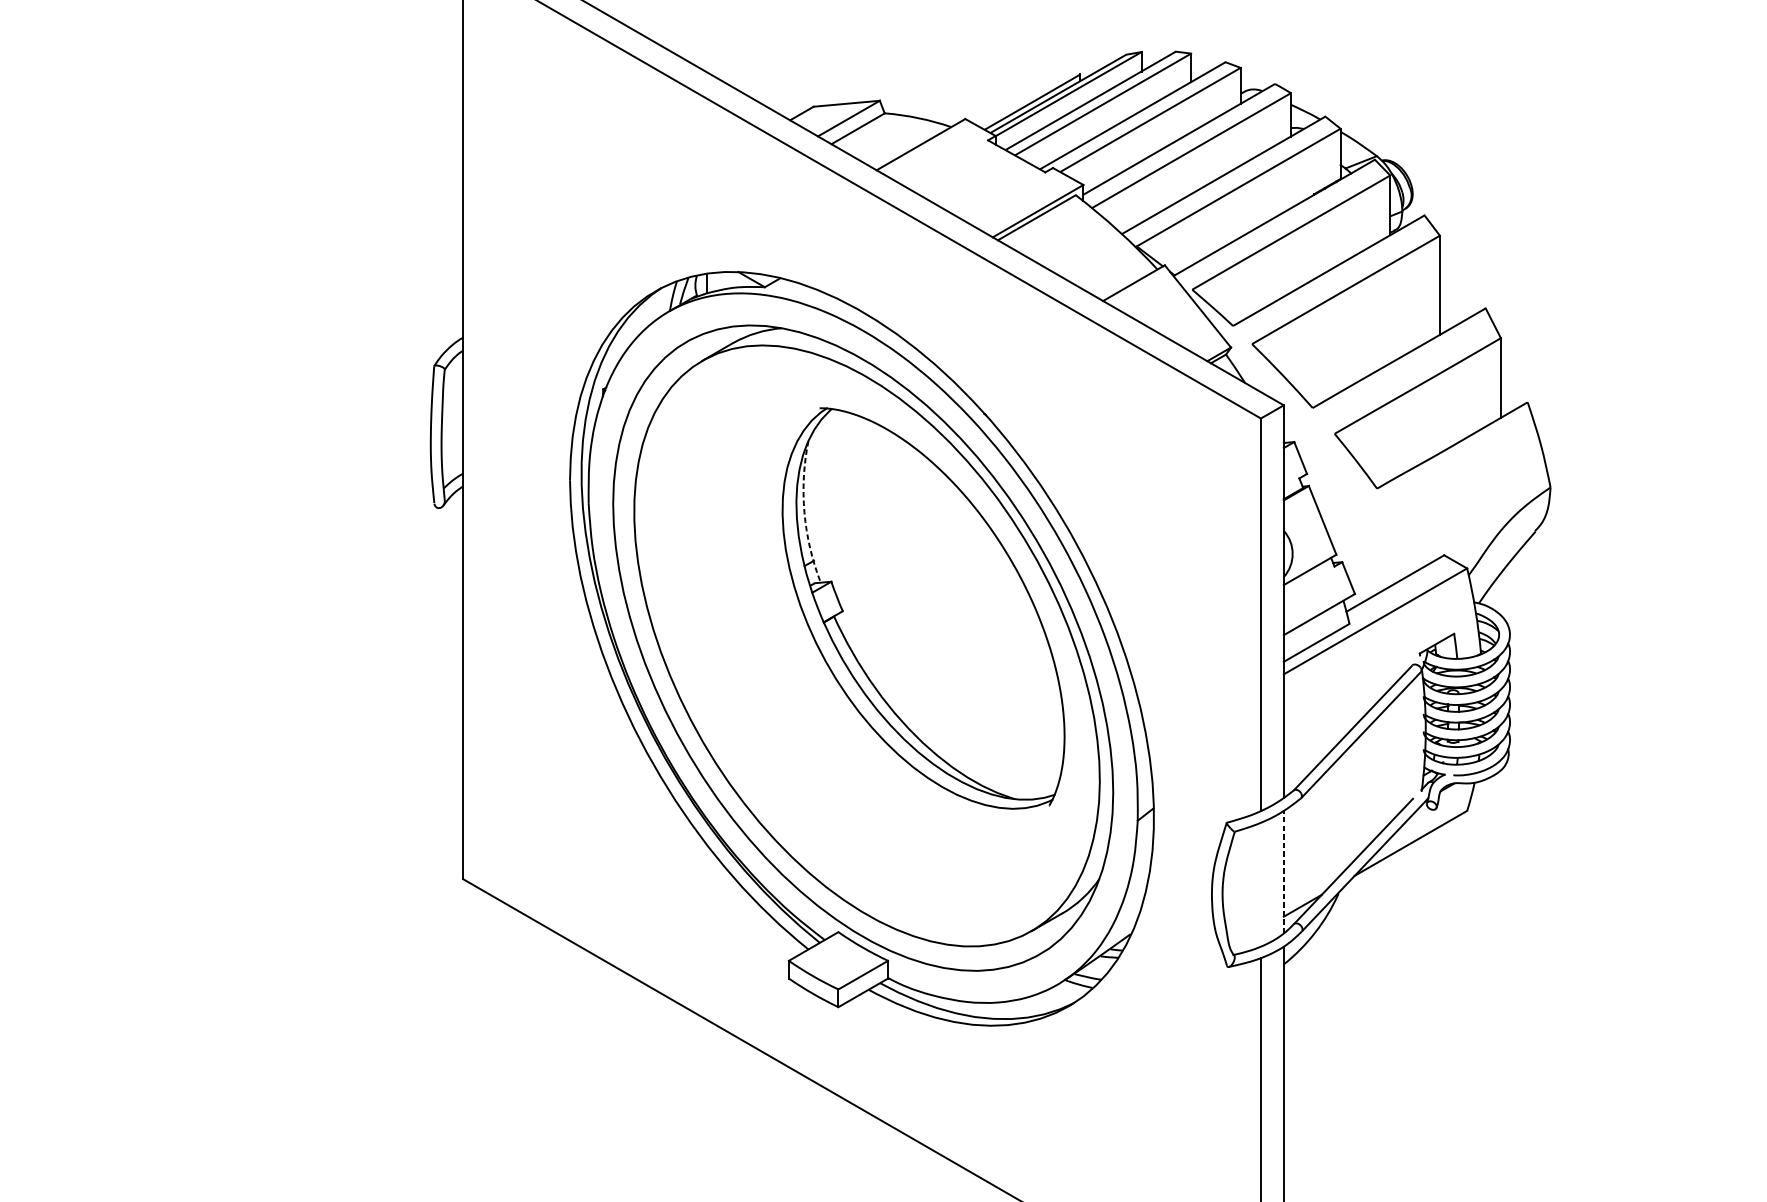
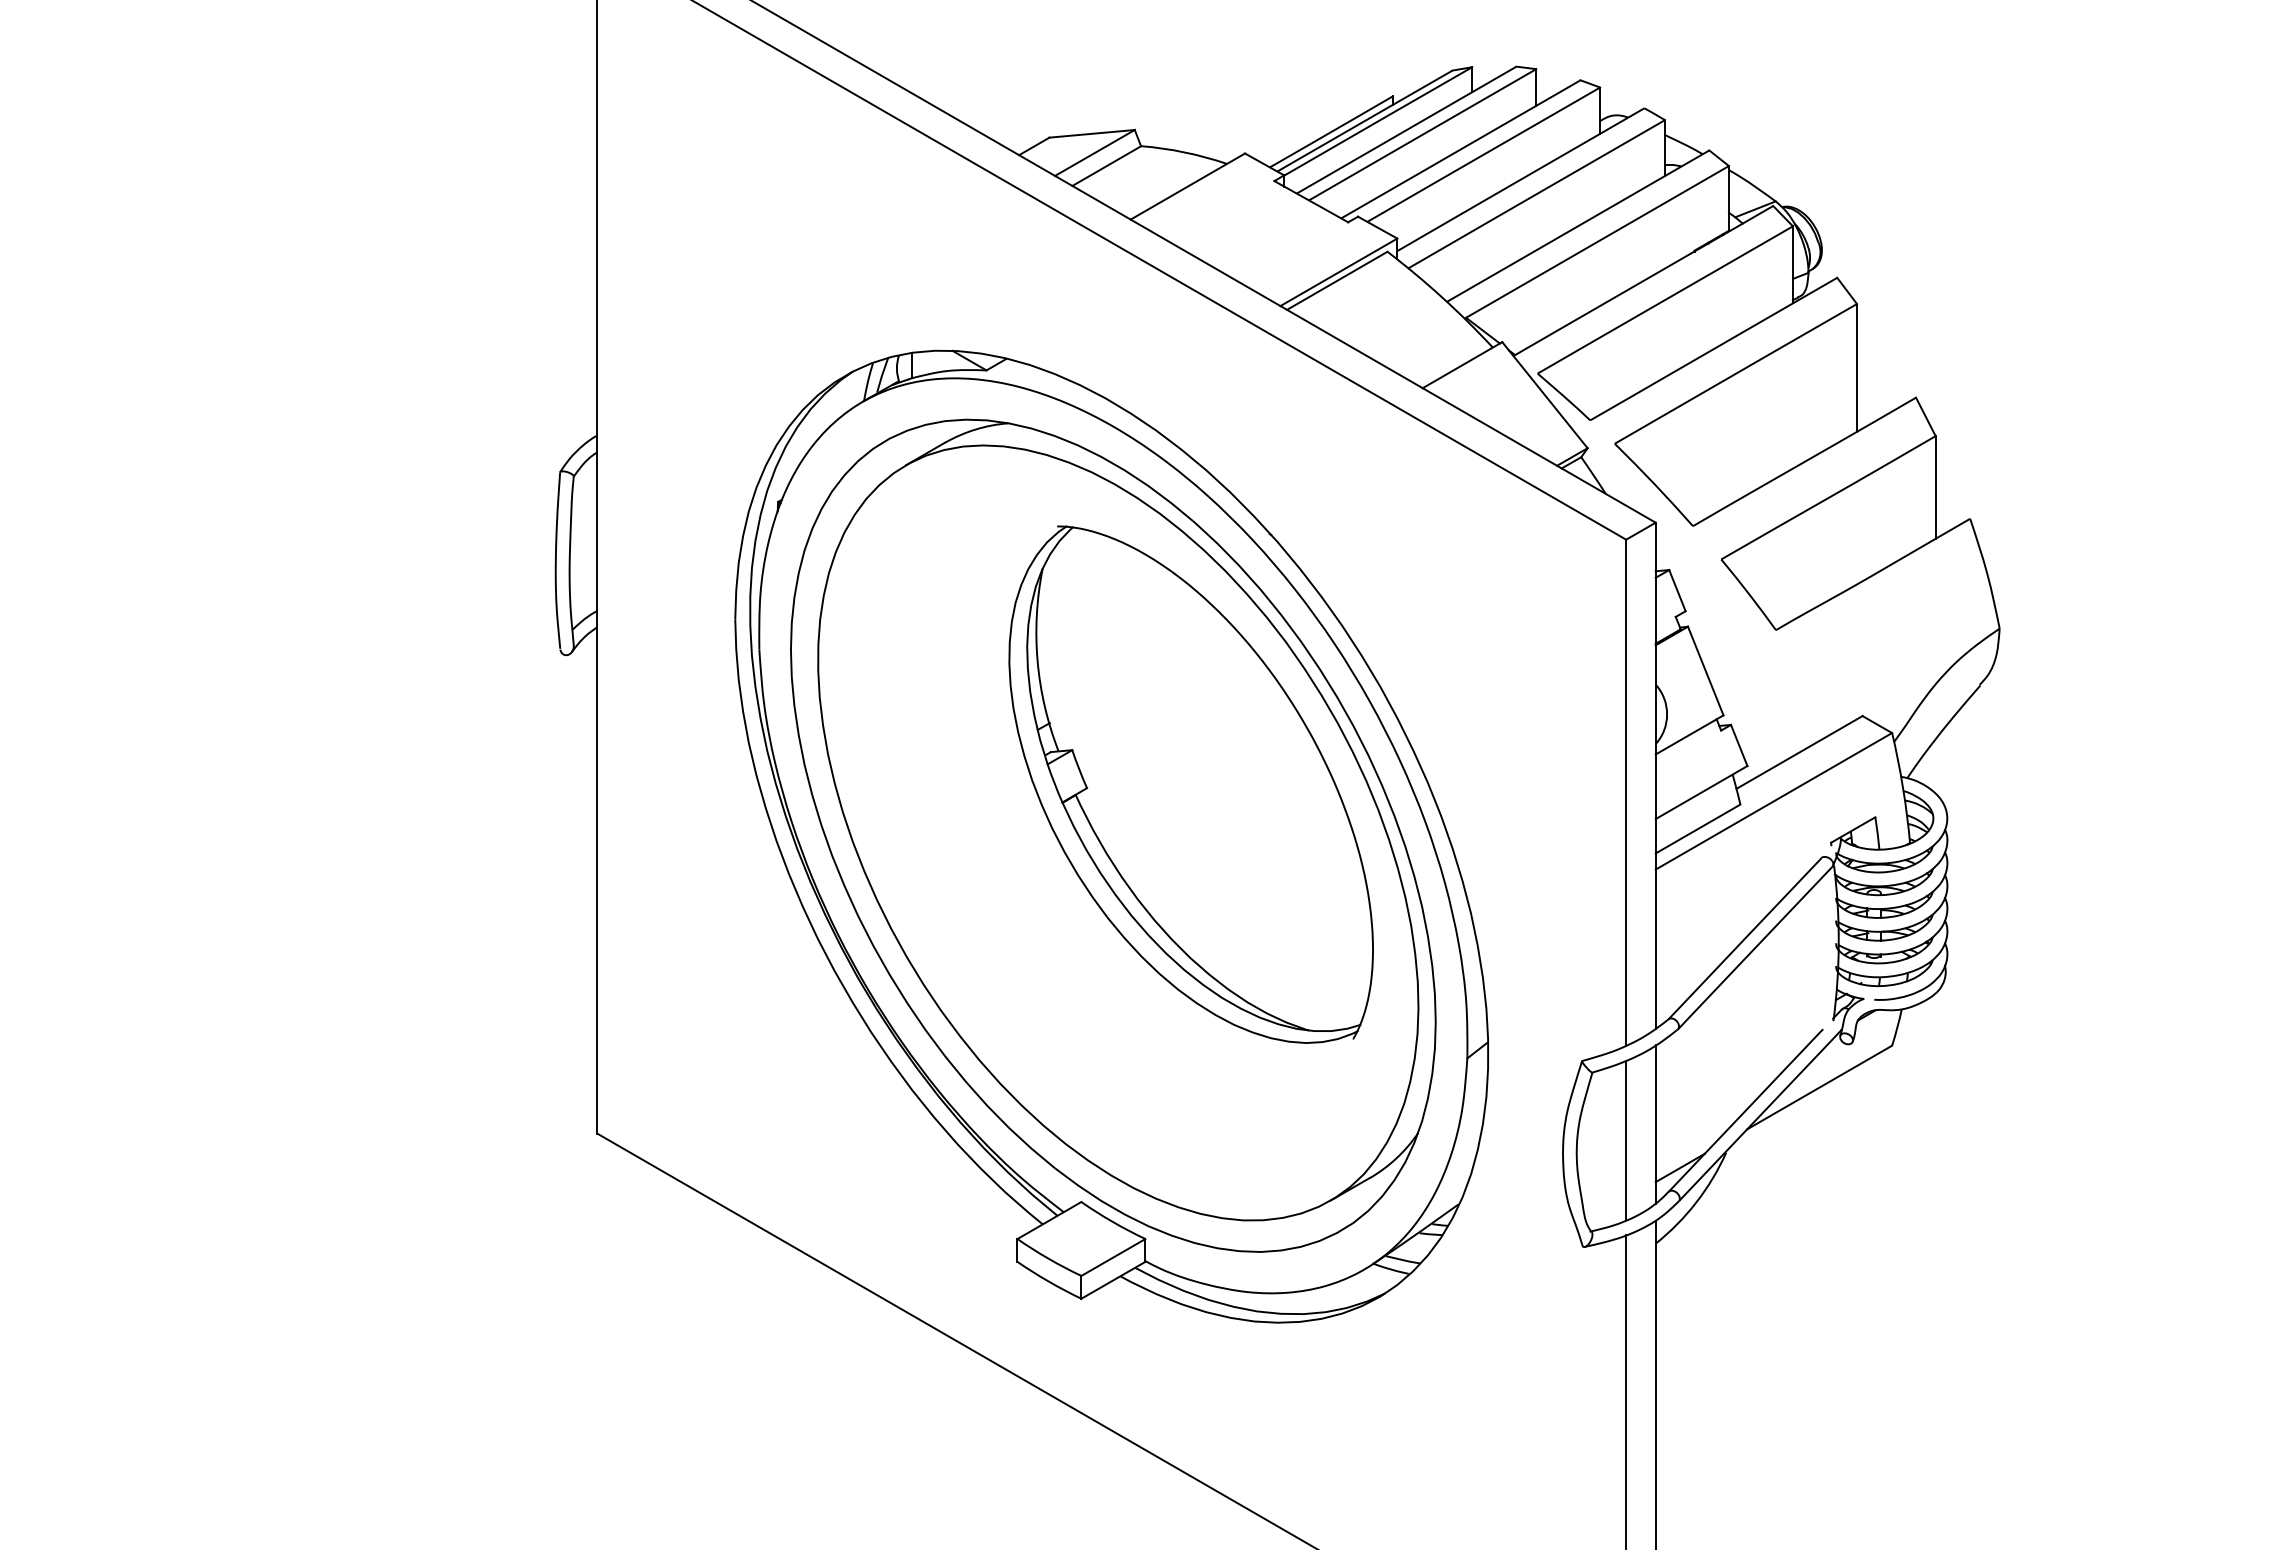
arc: (804, 512) -> (1037, 661), dashed -> solid
line: (1283, 872) -> (1655, 1124), dashed -> solid
line: (1261, 884) -> (1626, 1140), added

